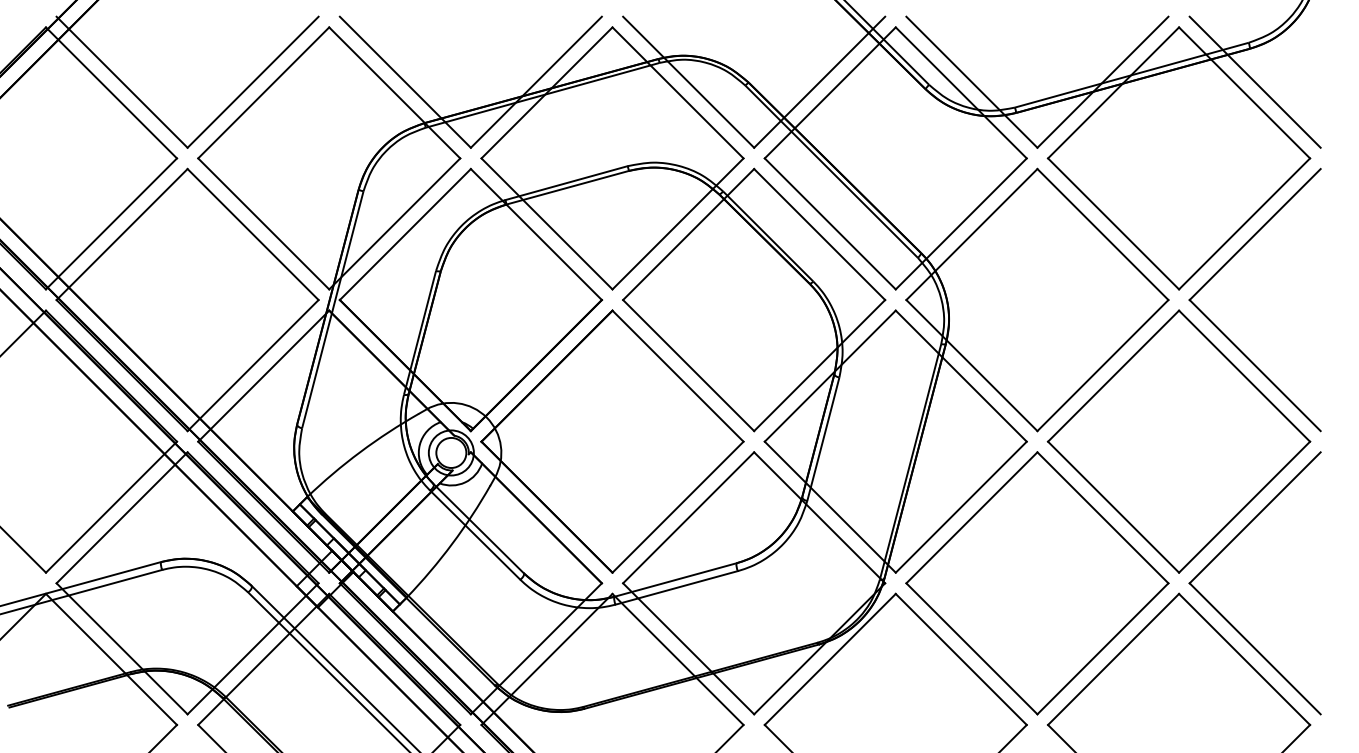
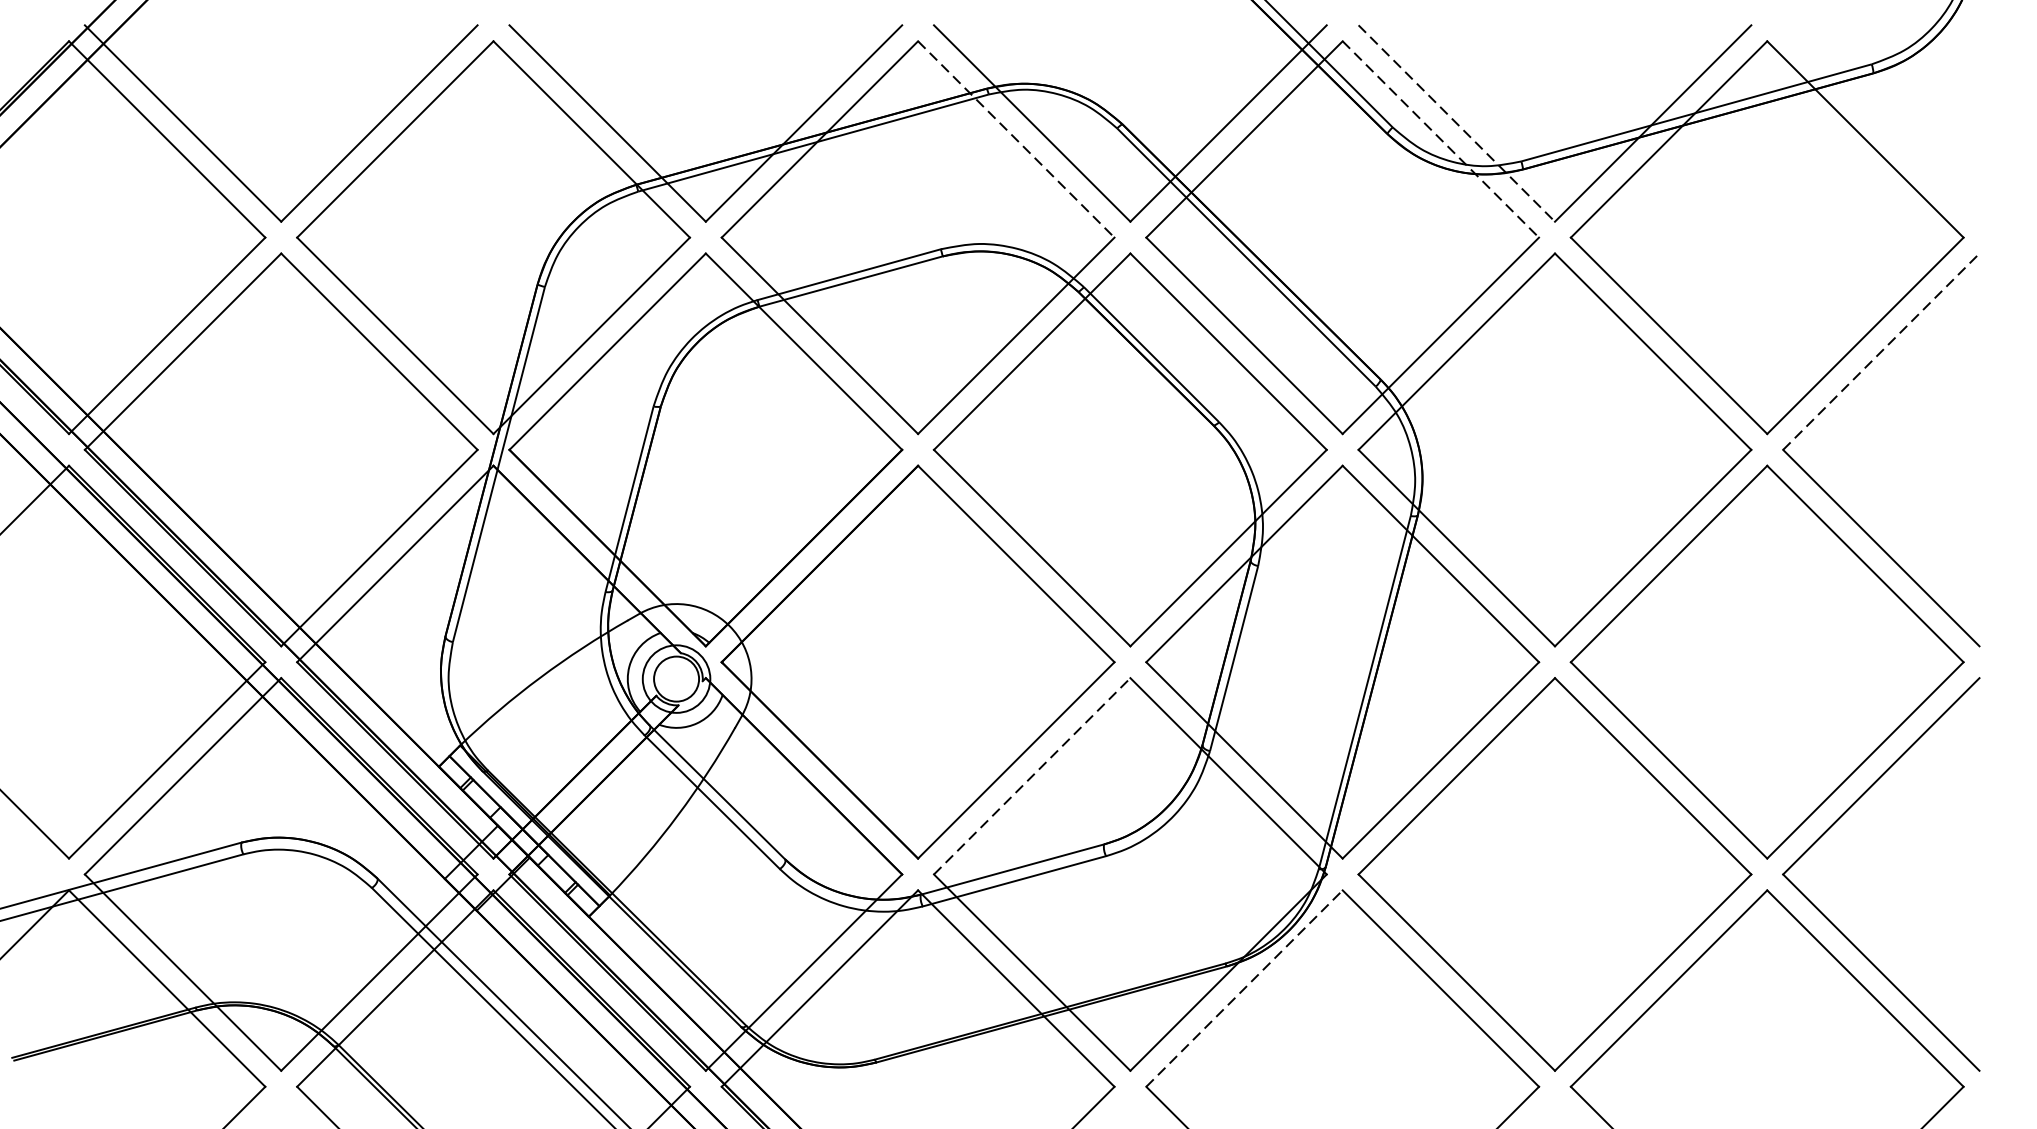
line: (1254, 81) -> (1880, 122), removed
line: (971, 82) -> (1456, 123), solid -> dashed
line: (678, 92) -> (1017, 138), solid -> dashed
line: (961, 92) -> (1441, 138), solid -> dashed
line: (1255, 234) -> (1881, 351), solid -> dashed
line: (688, 517) -> (1031, 775), solid -> dashed
line: (830, 659) -> (1244, 988), solid -> dashed

